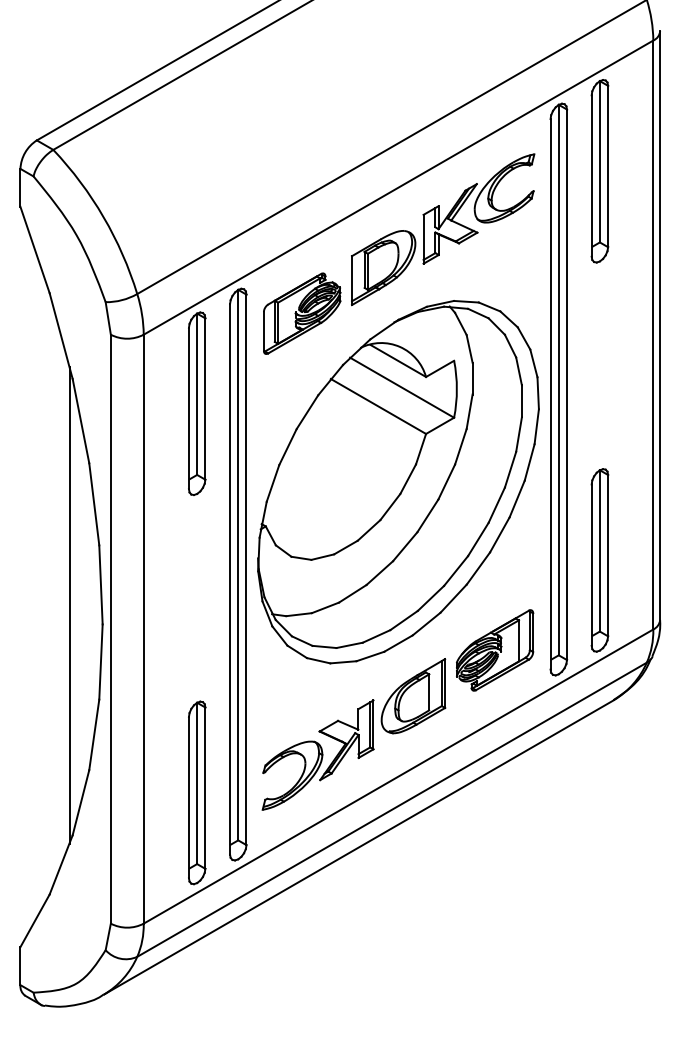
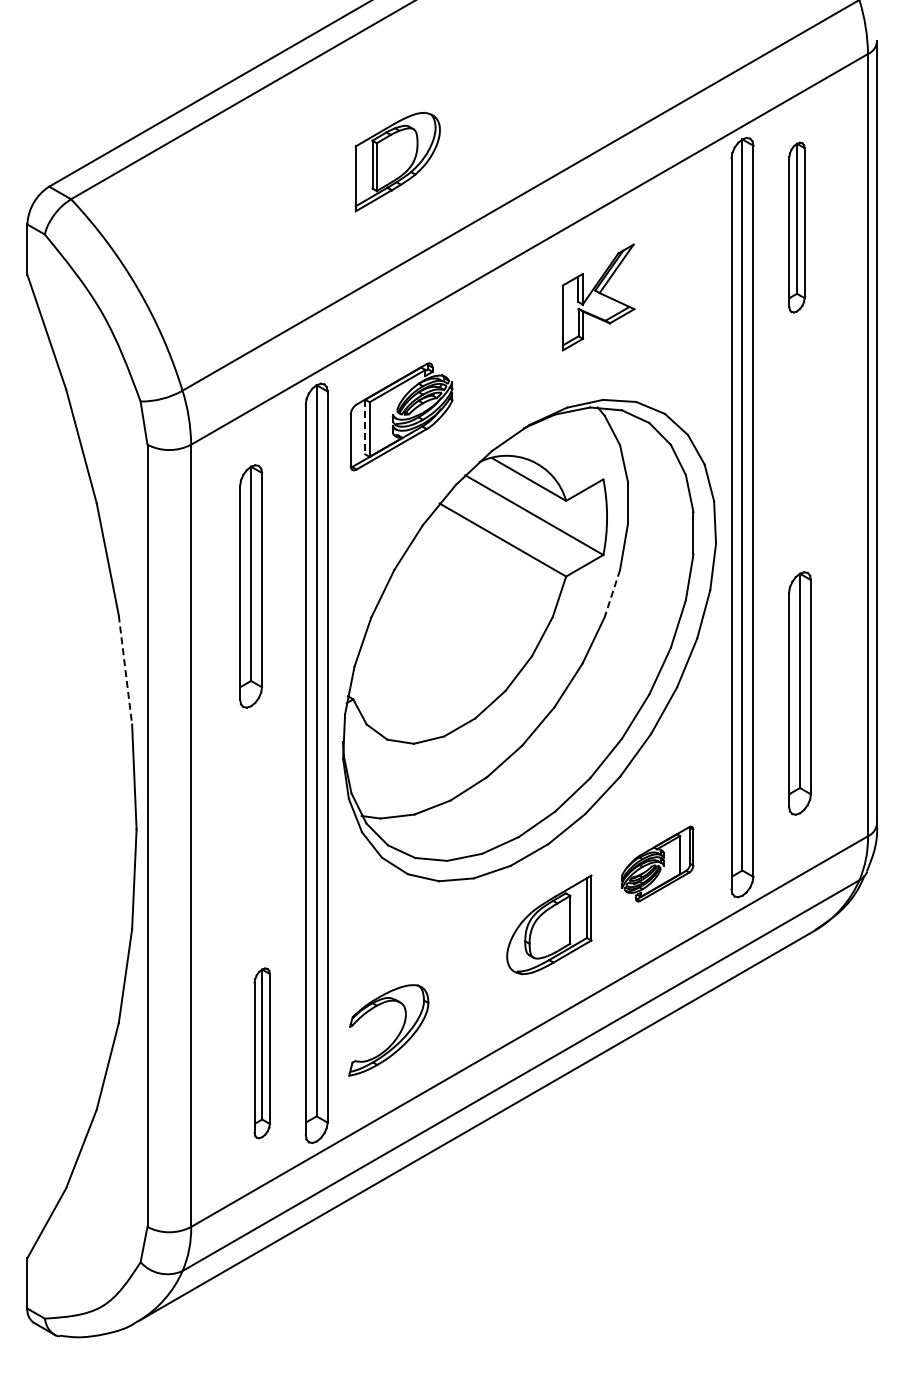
part: (599, 171) -> (796, 227), size x0.7
part: (498, 183) -> (662, 244), removed
part: (383, 268) -> (397, 162), moved
line: (274, 321) -> (365, 427), solid -> dashed
part: (197, 403) -> (251, 586), moved
line: (460, 446) -> (612, 593), solid -> dashed
line: (94, 504) -> (125, 670), solid -> dashed
part: (599, 560) -> (799, 693), moved
line: (69, 605) -> (92, 804), removed
part: (494, 650) -> (657, 863), size x0.7
part: (346, 740) -> (460, 983), removed
part: (197, 793) -> (262, 1053), size x0.7

